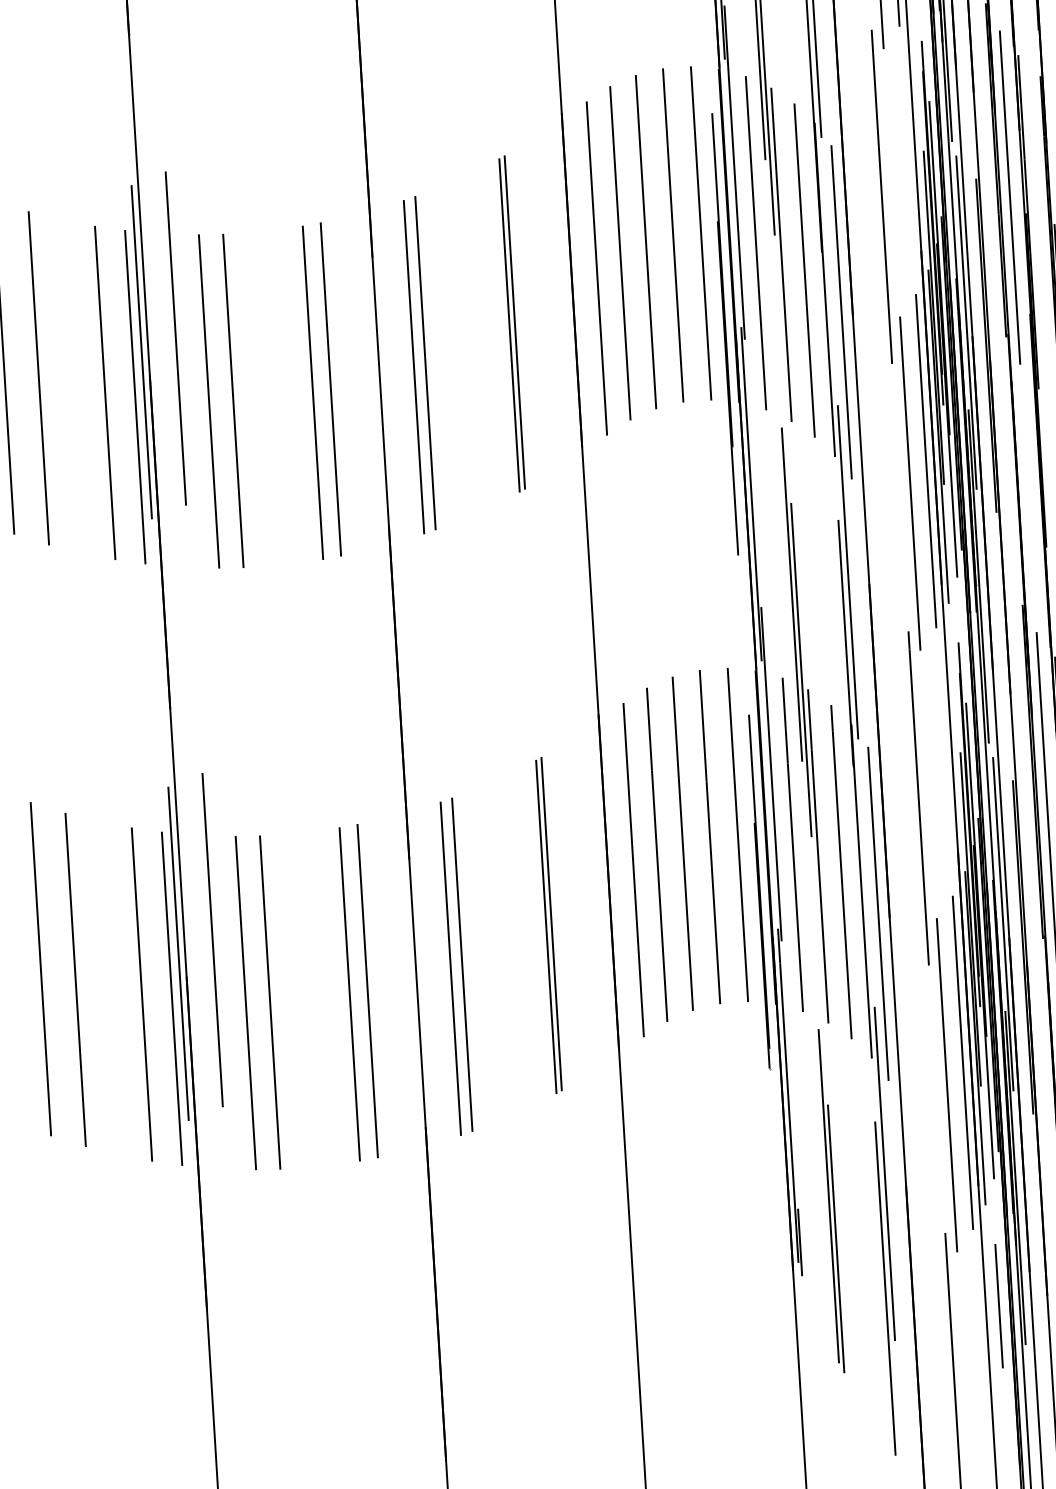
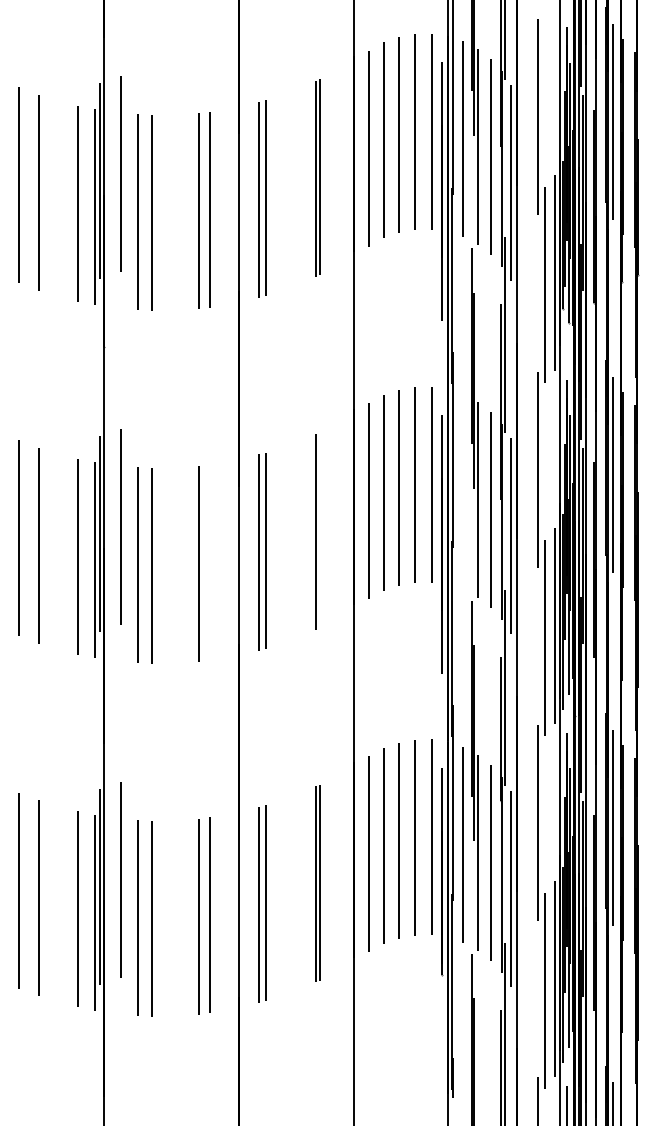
line: (754, 241) -> (462, 491), removed
line: (514, 321) -> (319, 529), removed
line: (330, 389) -> (209, 562), removed

